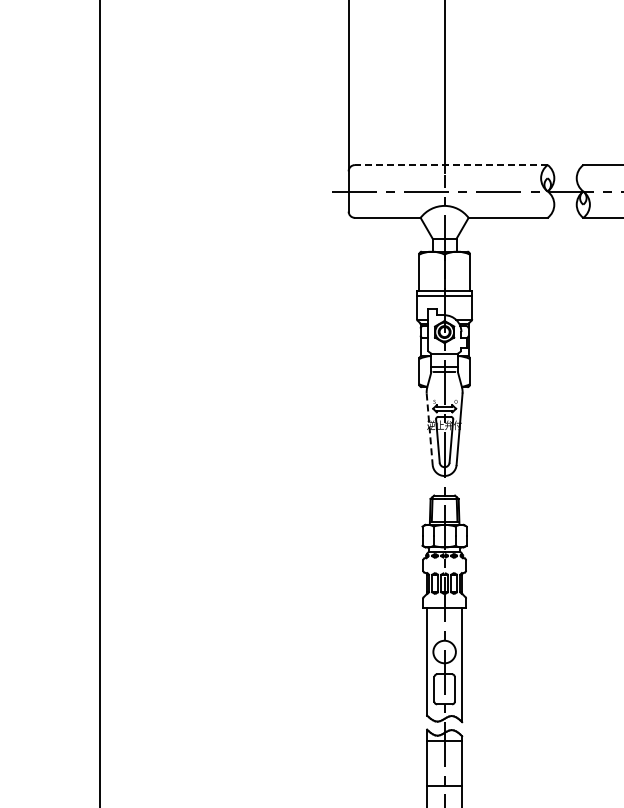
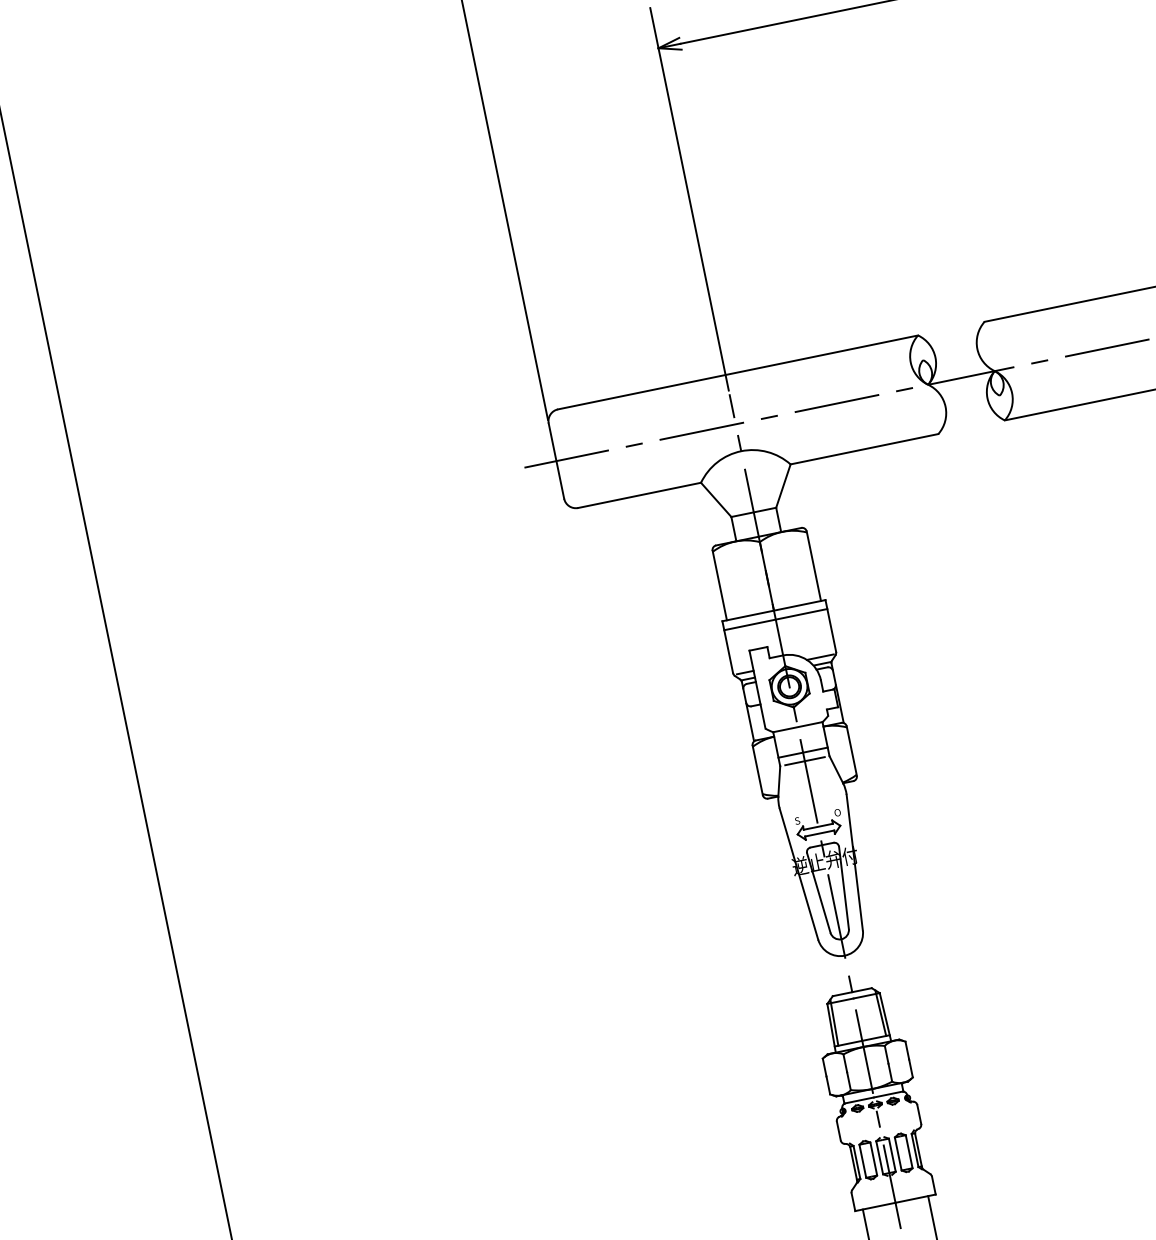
line: (450, 165) -> (736, 373), dashed -> solid
line: (429, 429) -> (798, 874), dashed -> solid

